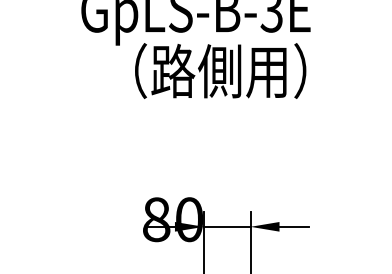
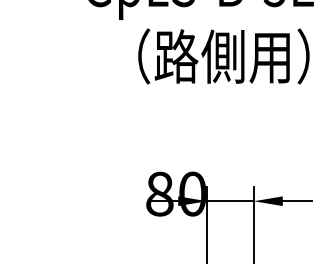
text: (220, 70) -> (223, 55), moved

